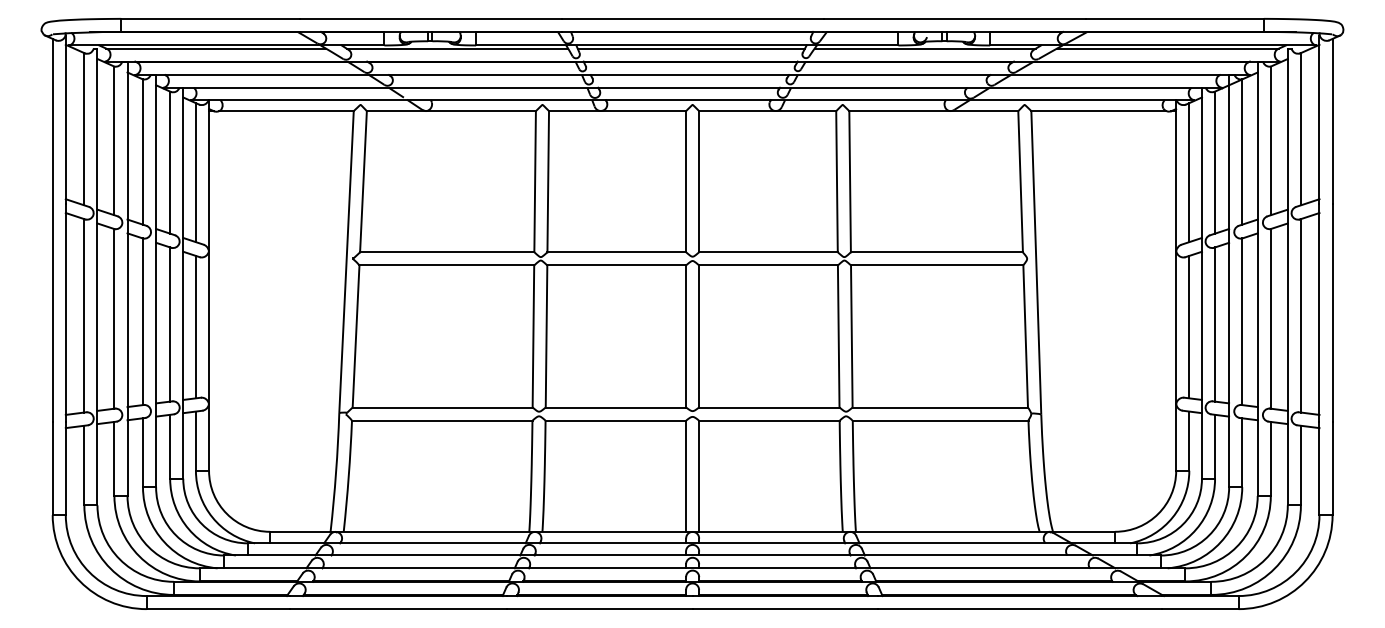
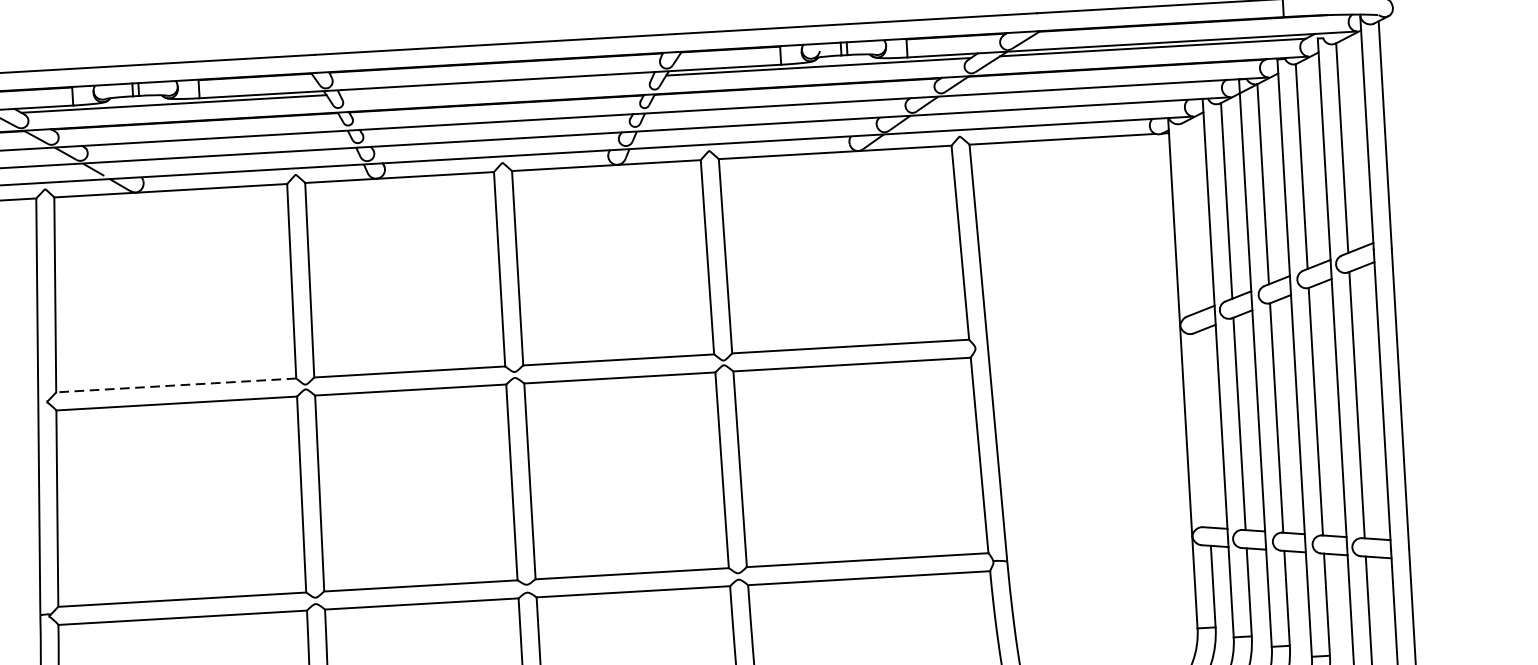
line: (691, 48) -> (496, 85), removed
line: (1189, 172) -> (1192, 216), removed
line: (446, 252) -> (175, 385), solid -> dashed
line: (1189, 326) -> (1204, 428), removed

